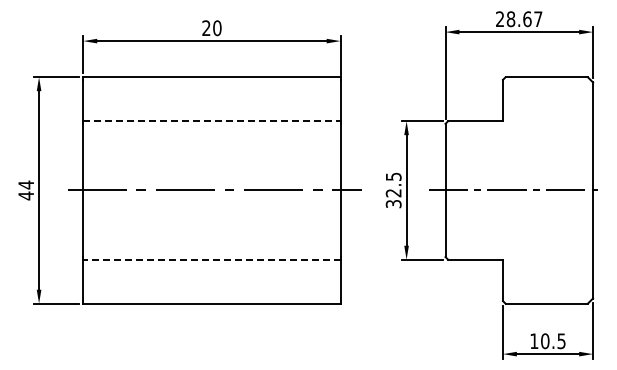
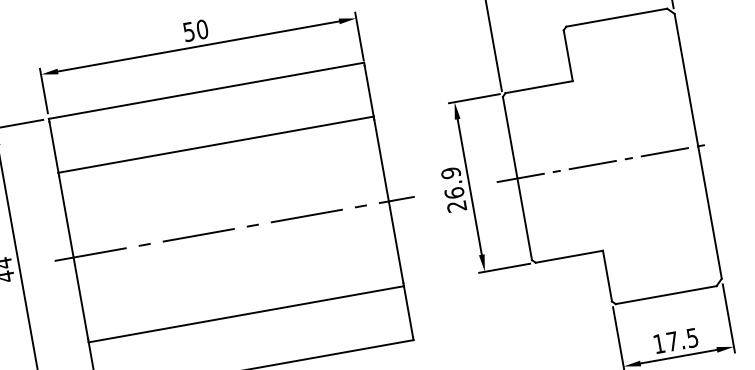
text: (206, 28) -> (189, 32), 20 -> 50
line: (211, 121) -> (215, 145), dashed -> solid
text: (393, 190) -> (453, 189), 32.5 -> 26.9
line: (211, 259) -> (245, 314), dashed -> solid
text: (545, 341) -> (672, 341), 10.5 -> 17.5

